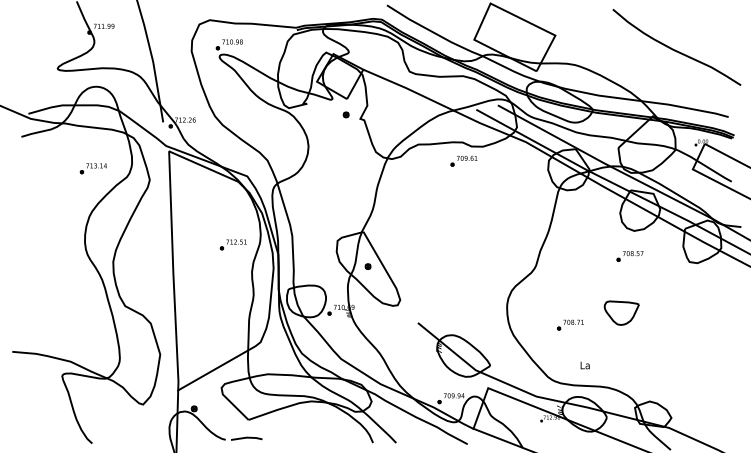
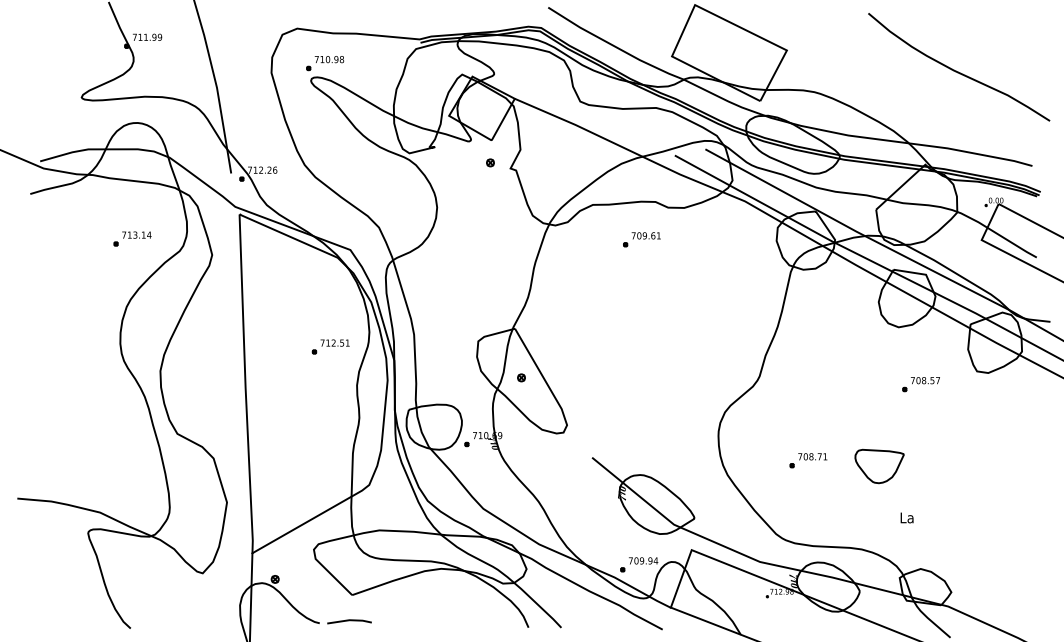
part: (463, 160) -> (641, 238), moved
part: (629, 256) -> (920, 384), moved
part: (621, 312) -> (879, 465), moved
text: (584, 365) -> (906, 517), moved

